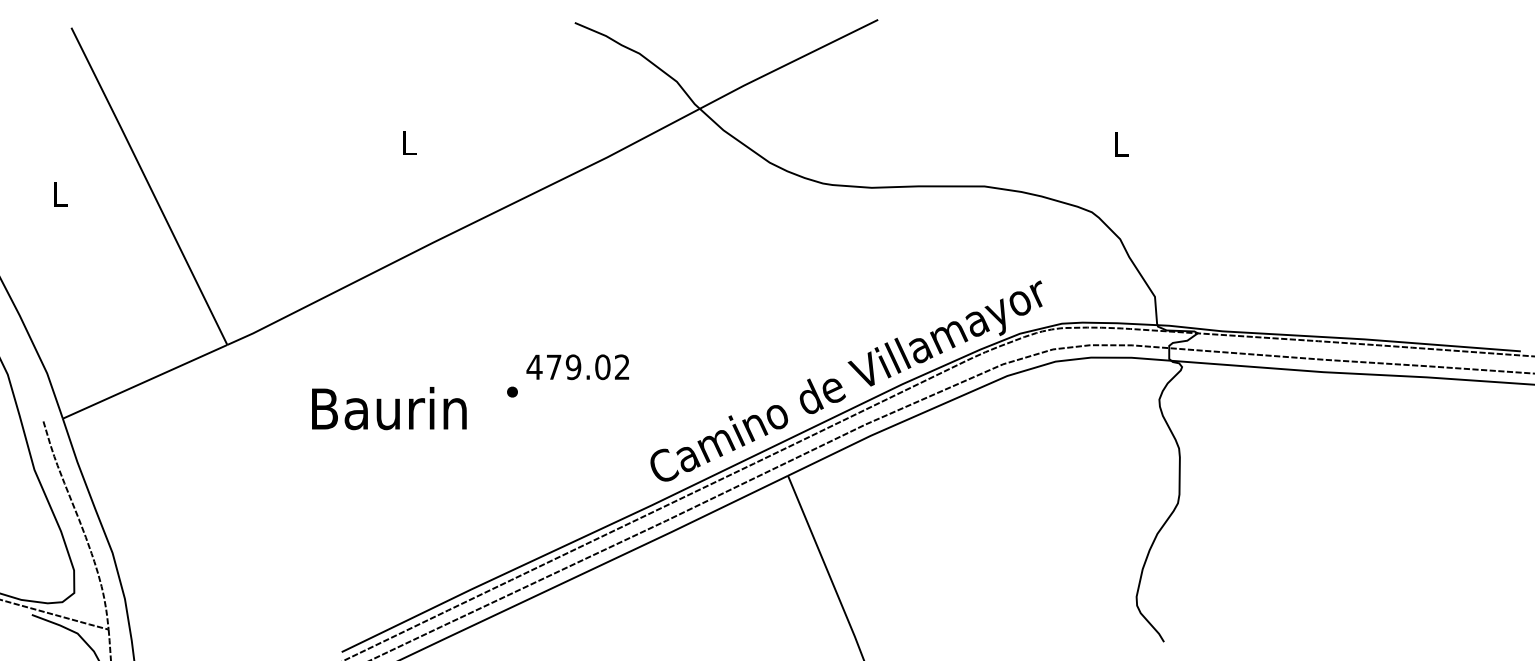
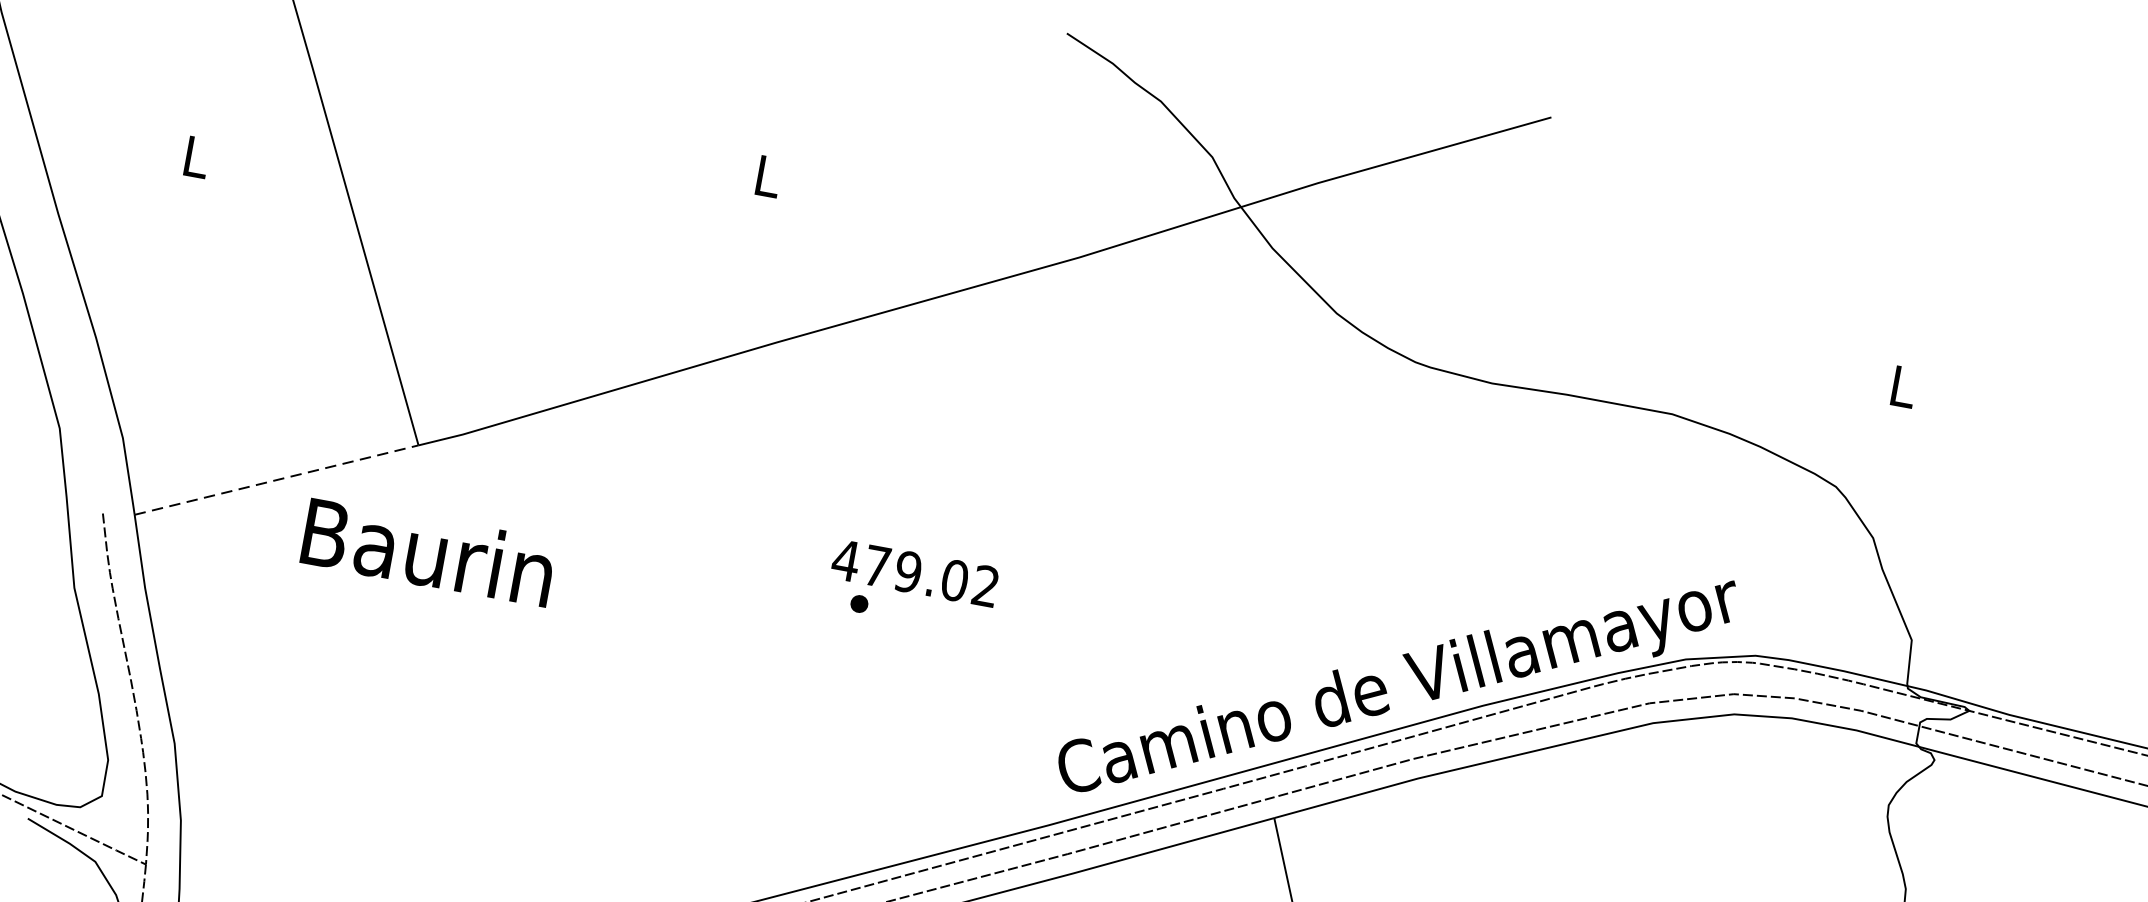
text: (577, 367) -> (914, 573), moved
line: (145, 381) -> (277, 479), solid -> dashed
text: (389, 408) -> (428, 552), moved

